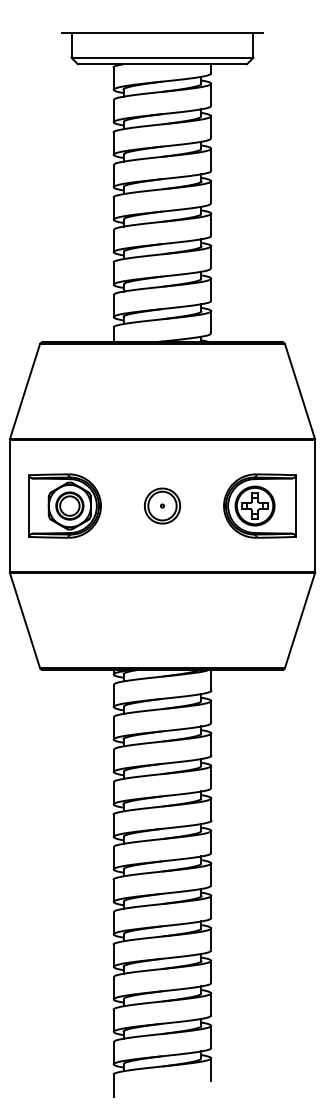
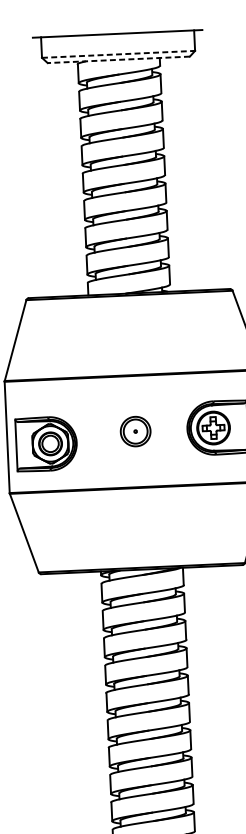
line: (162, 57) -> (118, 54), solid -> dashed
line: (161, 64) -> (117, 60), solid -> dashed
part: (64, 505) -> (46, 443), moved

